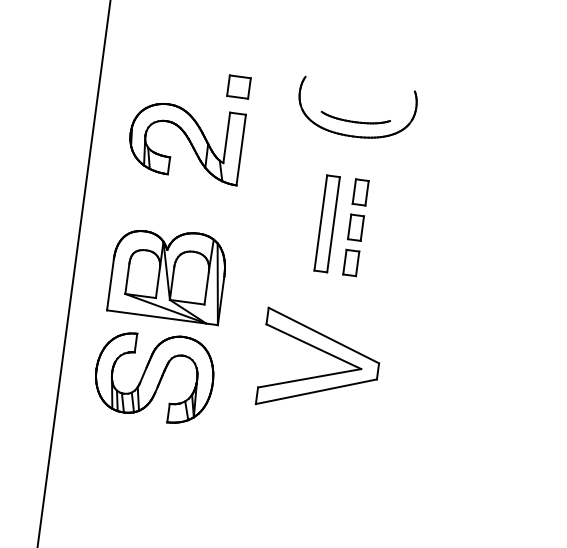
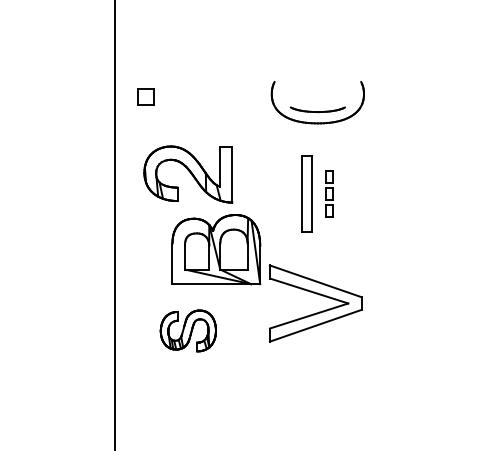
part: (238, 86) -> (145, 96), moved
part: (186, 142) -> (188, 174), moved
part: (356, 226) -> (329, 193), size x0.6
part: (168, 273) -> (216, 249), moved
part: (154, 376) -> (188, 330), size x0.6

